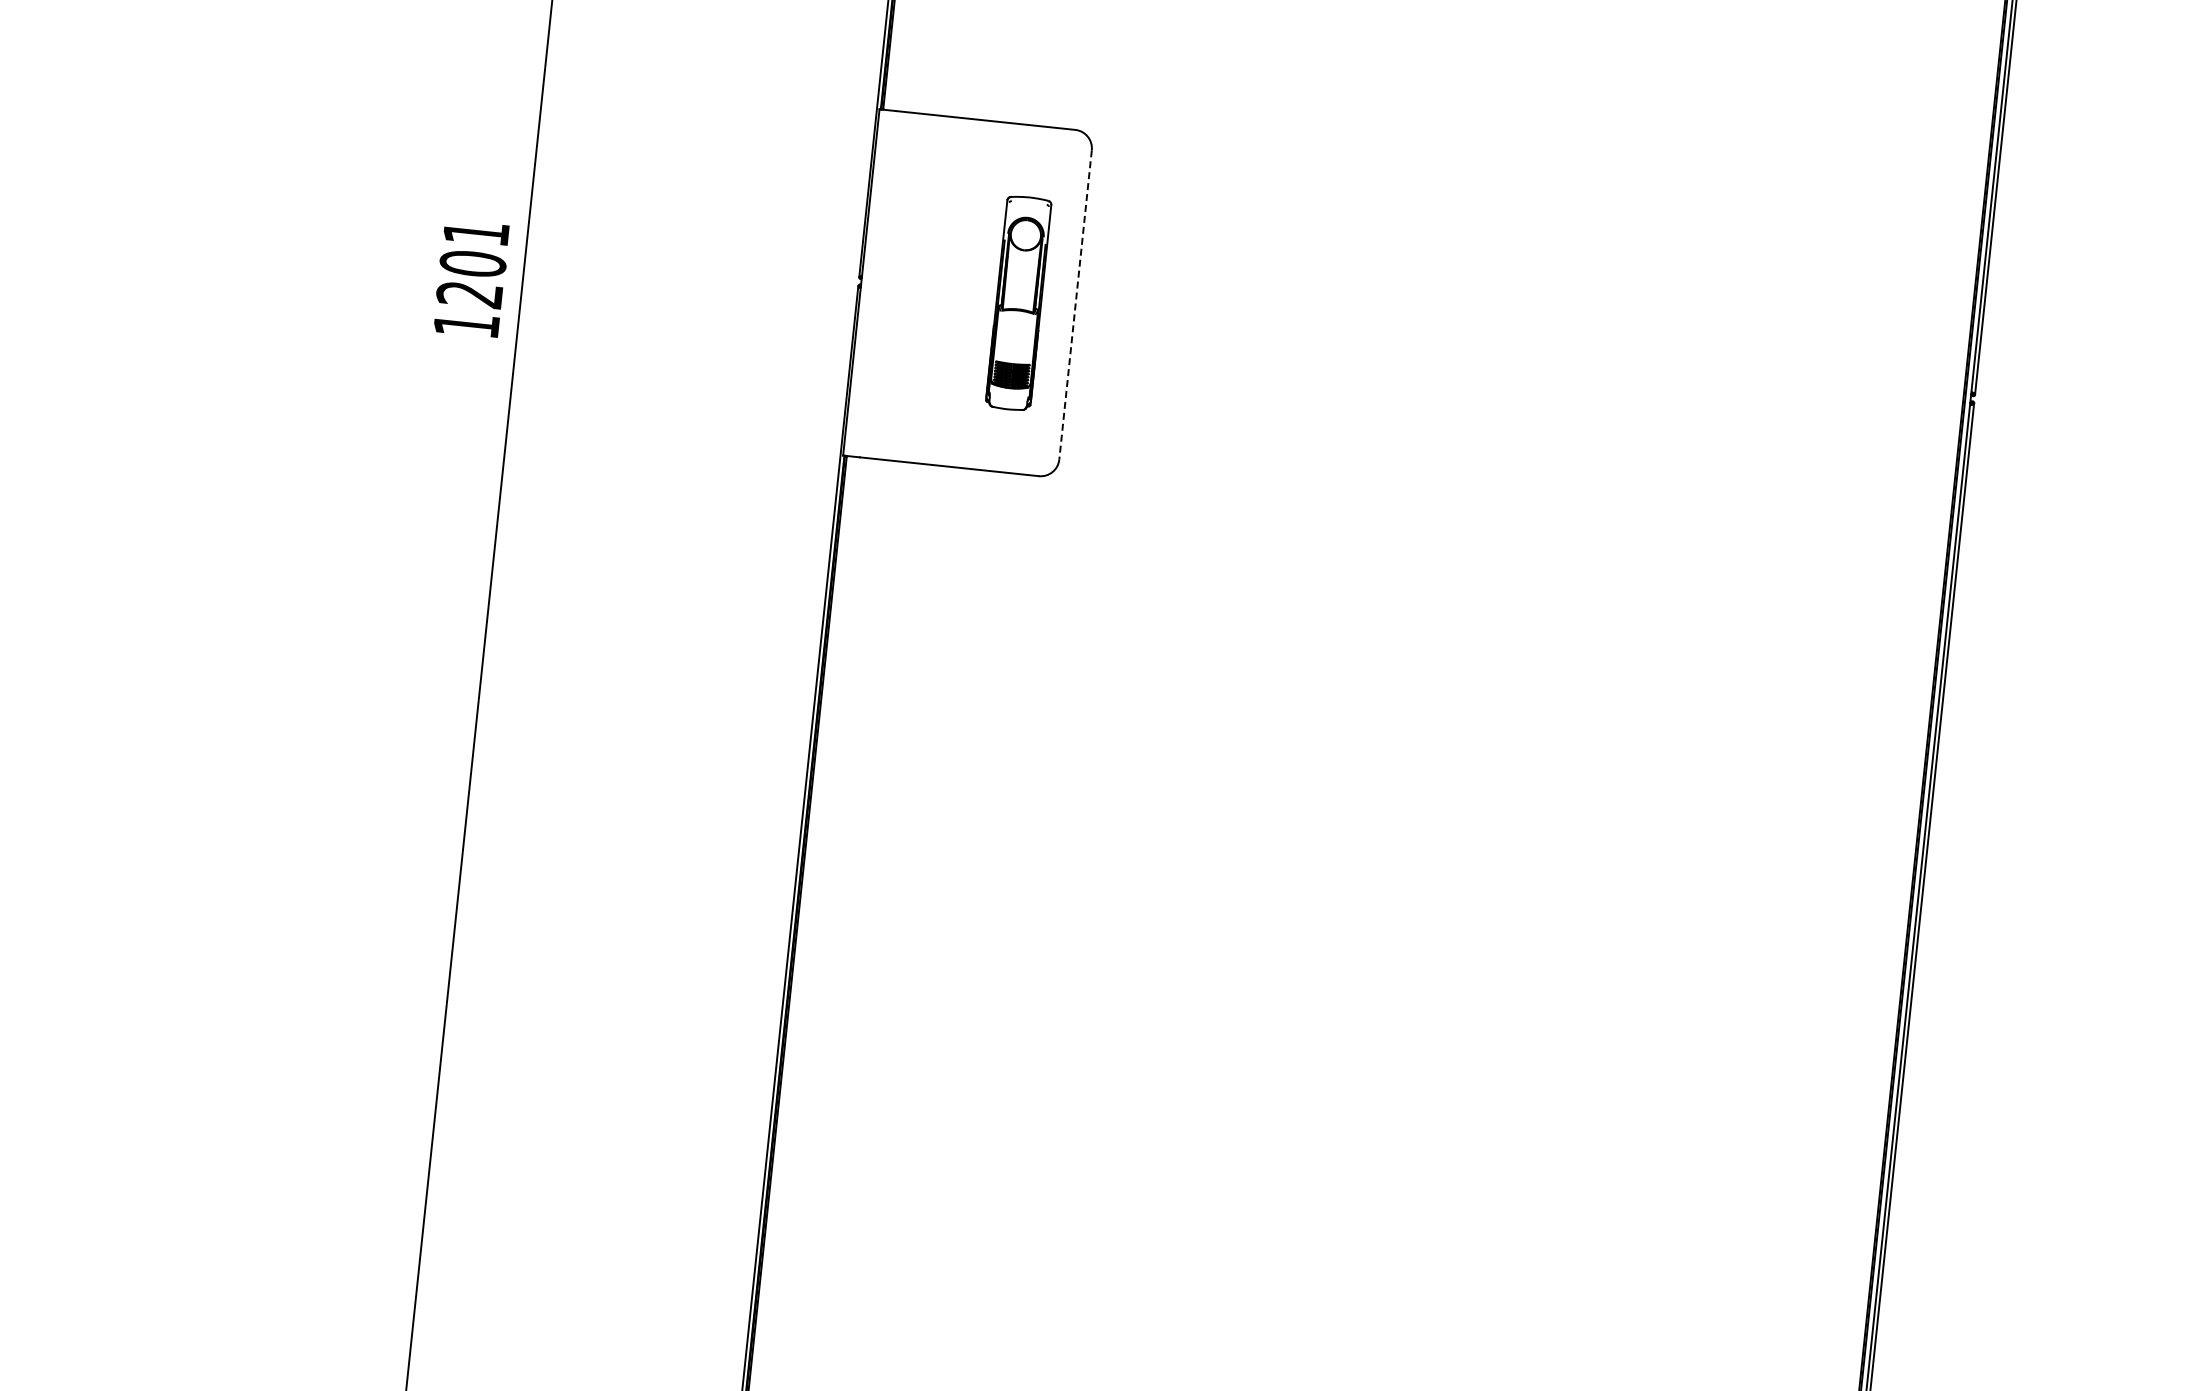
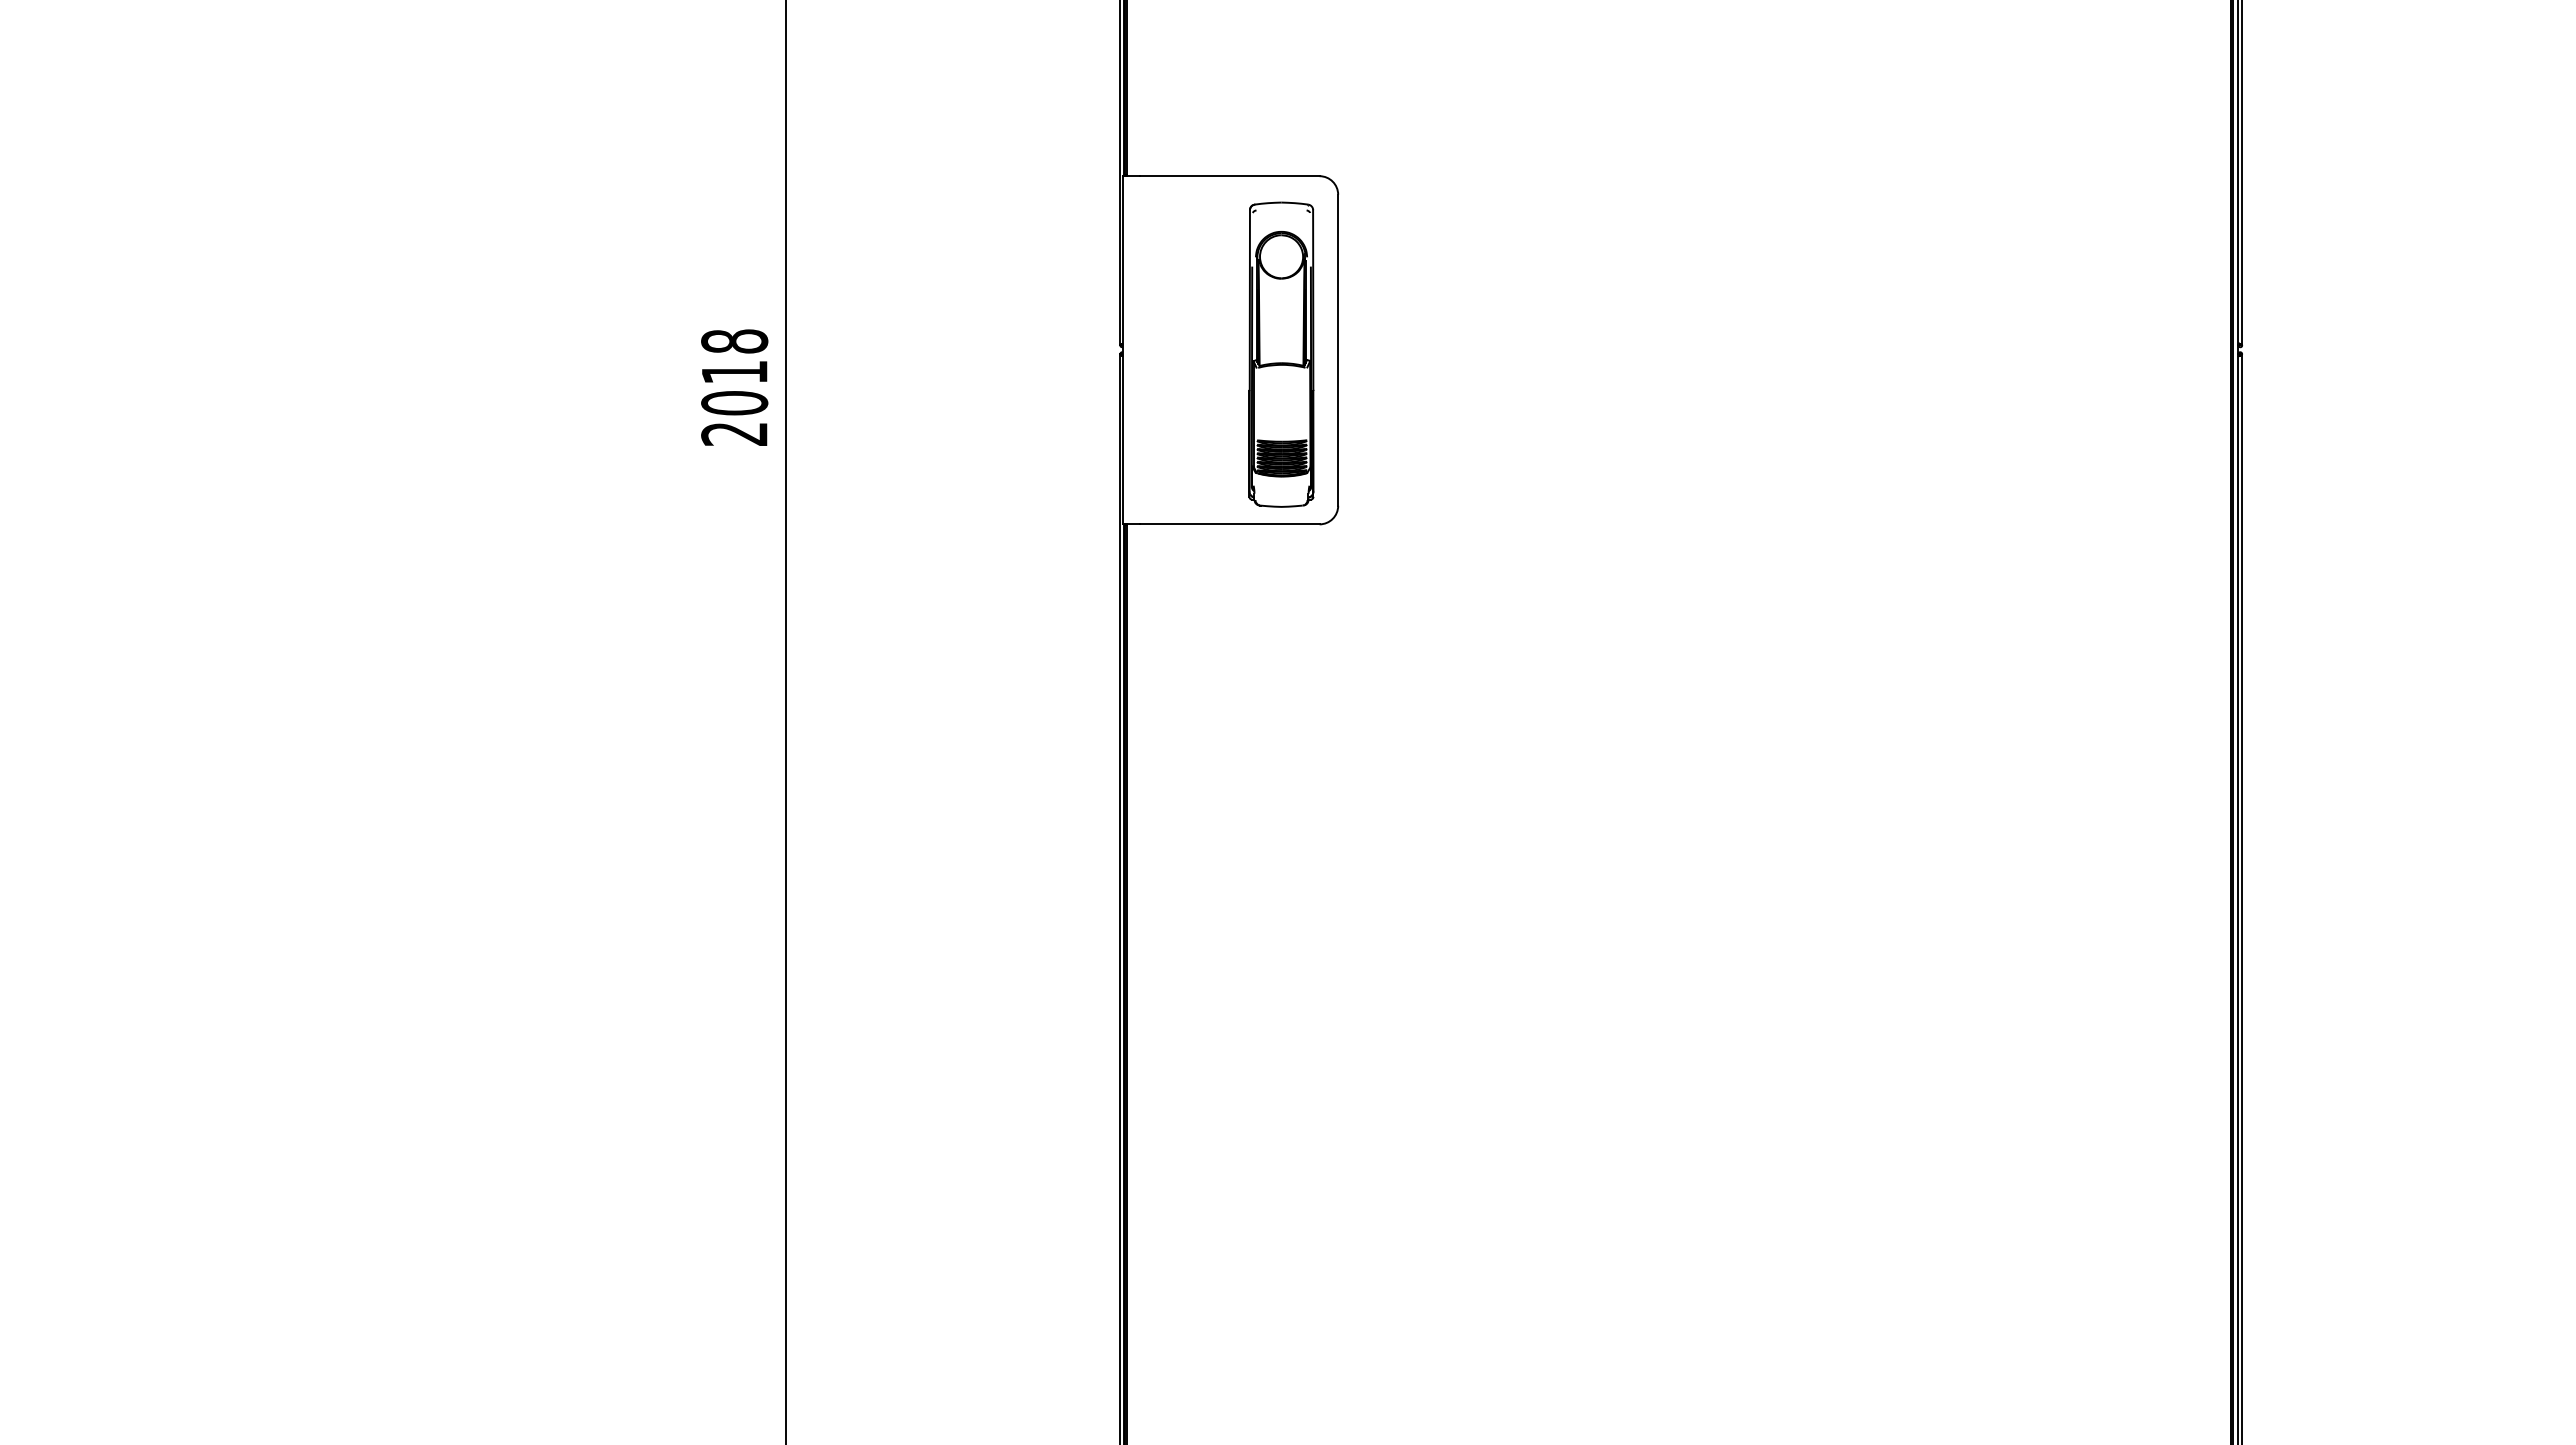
text: (471, 278) -> (734, 387), 1201 -> 2018
part: (1018, 303) -> (1281, 354), size x1.43
line: (1075, 305) -> (1338, 350), dashed -> solid

